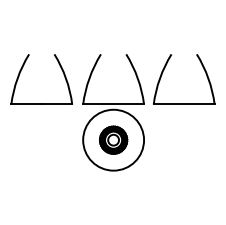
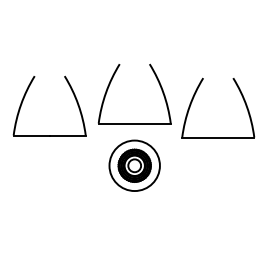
part: (22, 69) -> (26, 94), moved
part: (203, 69) -> (241, 96), moved
circle: (113, 139) -> (134, 165), size x0.7

